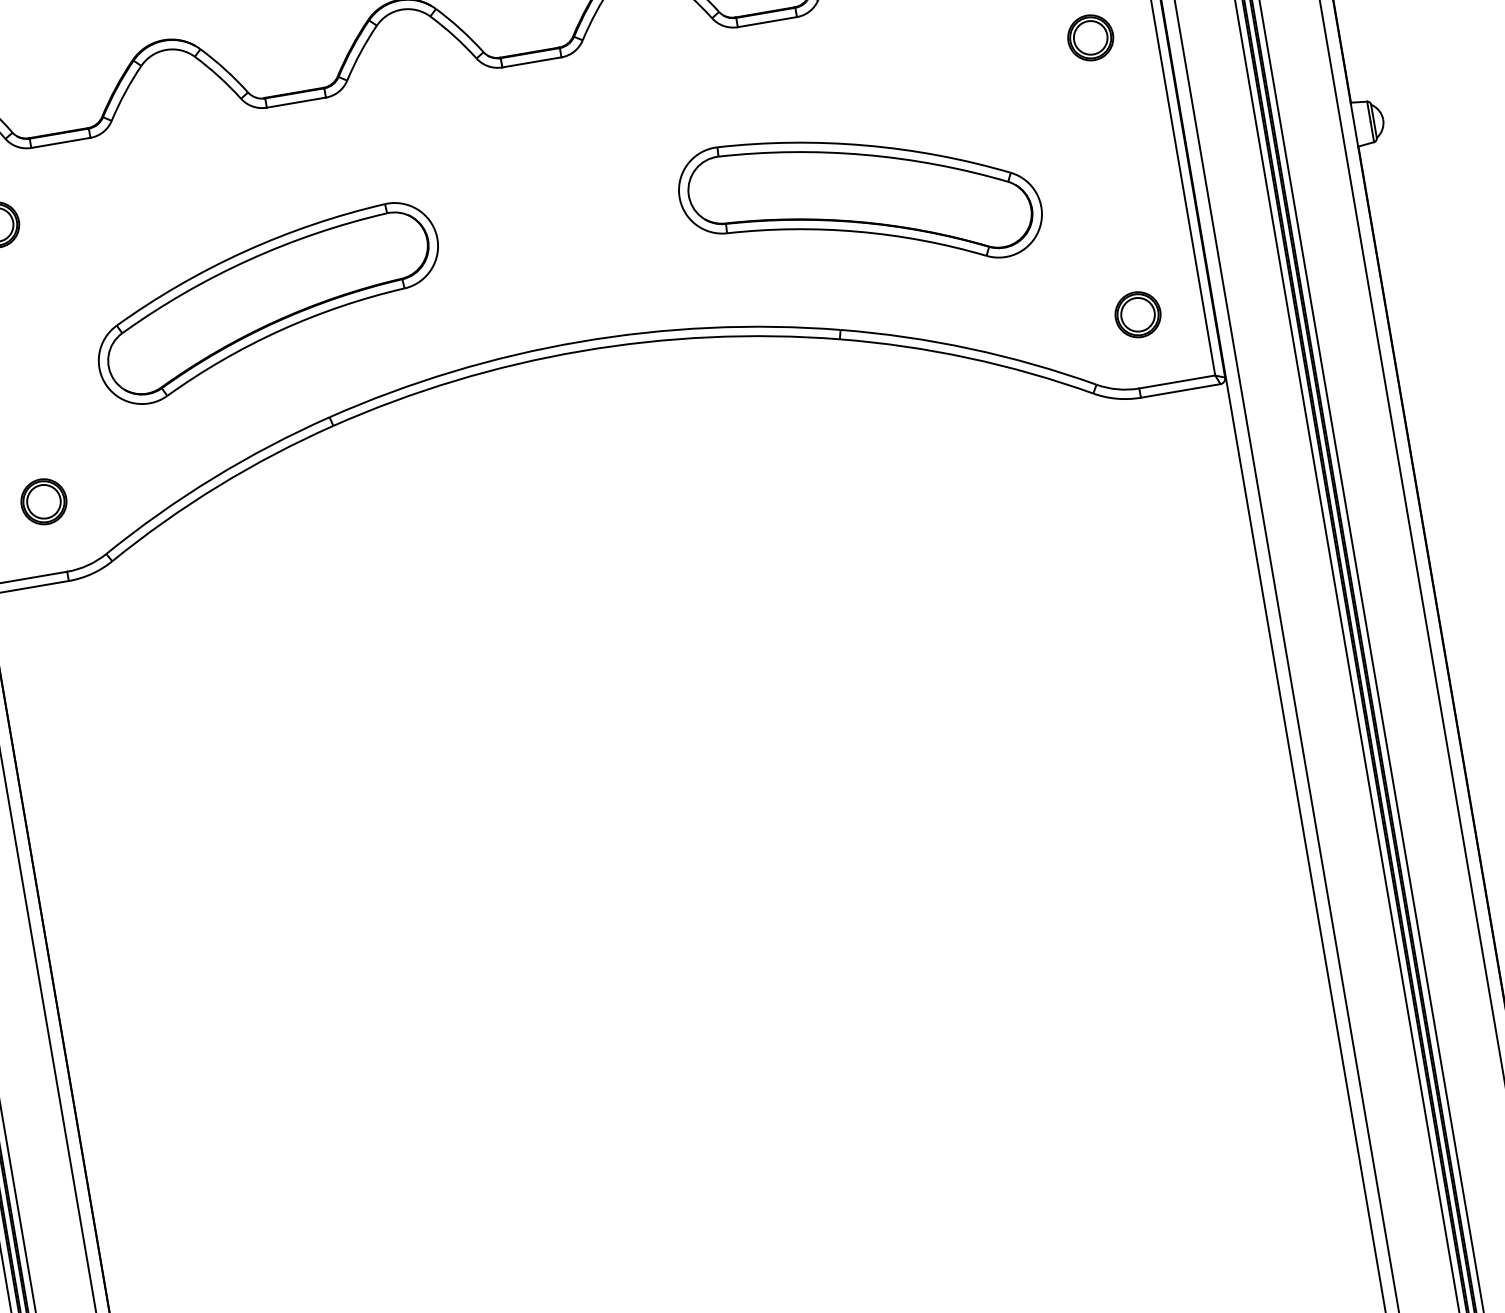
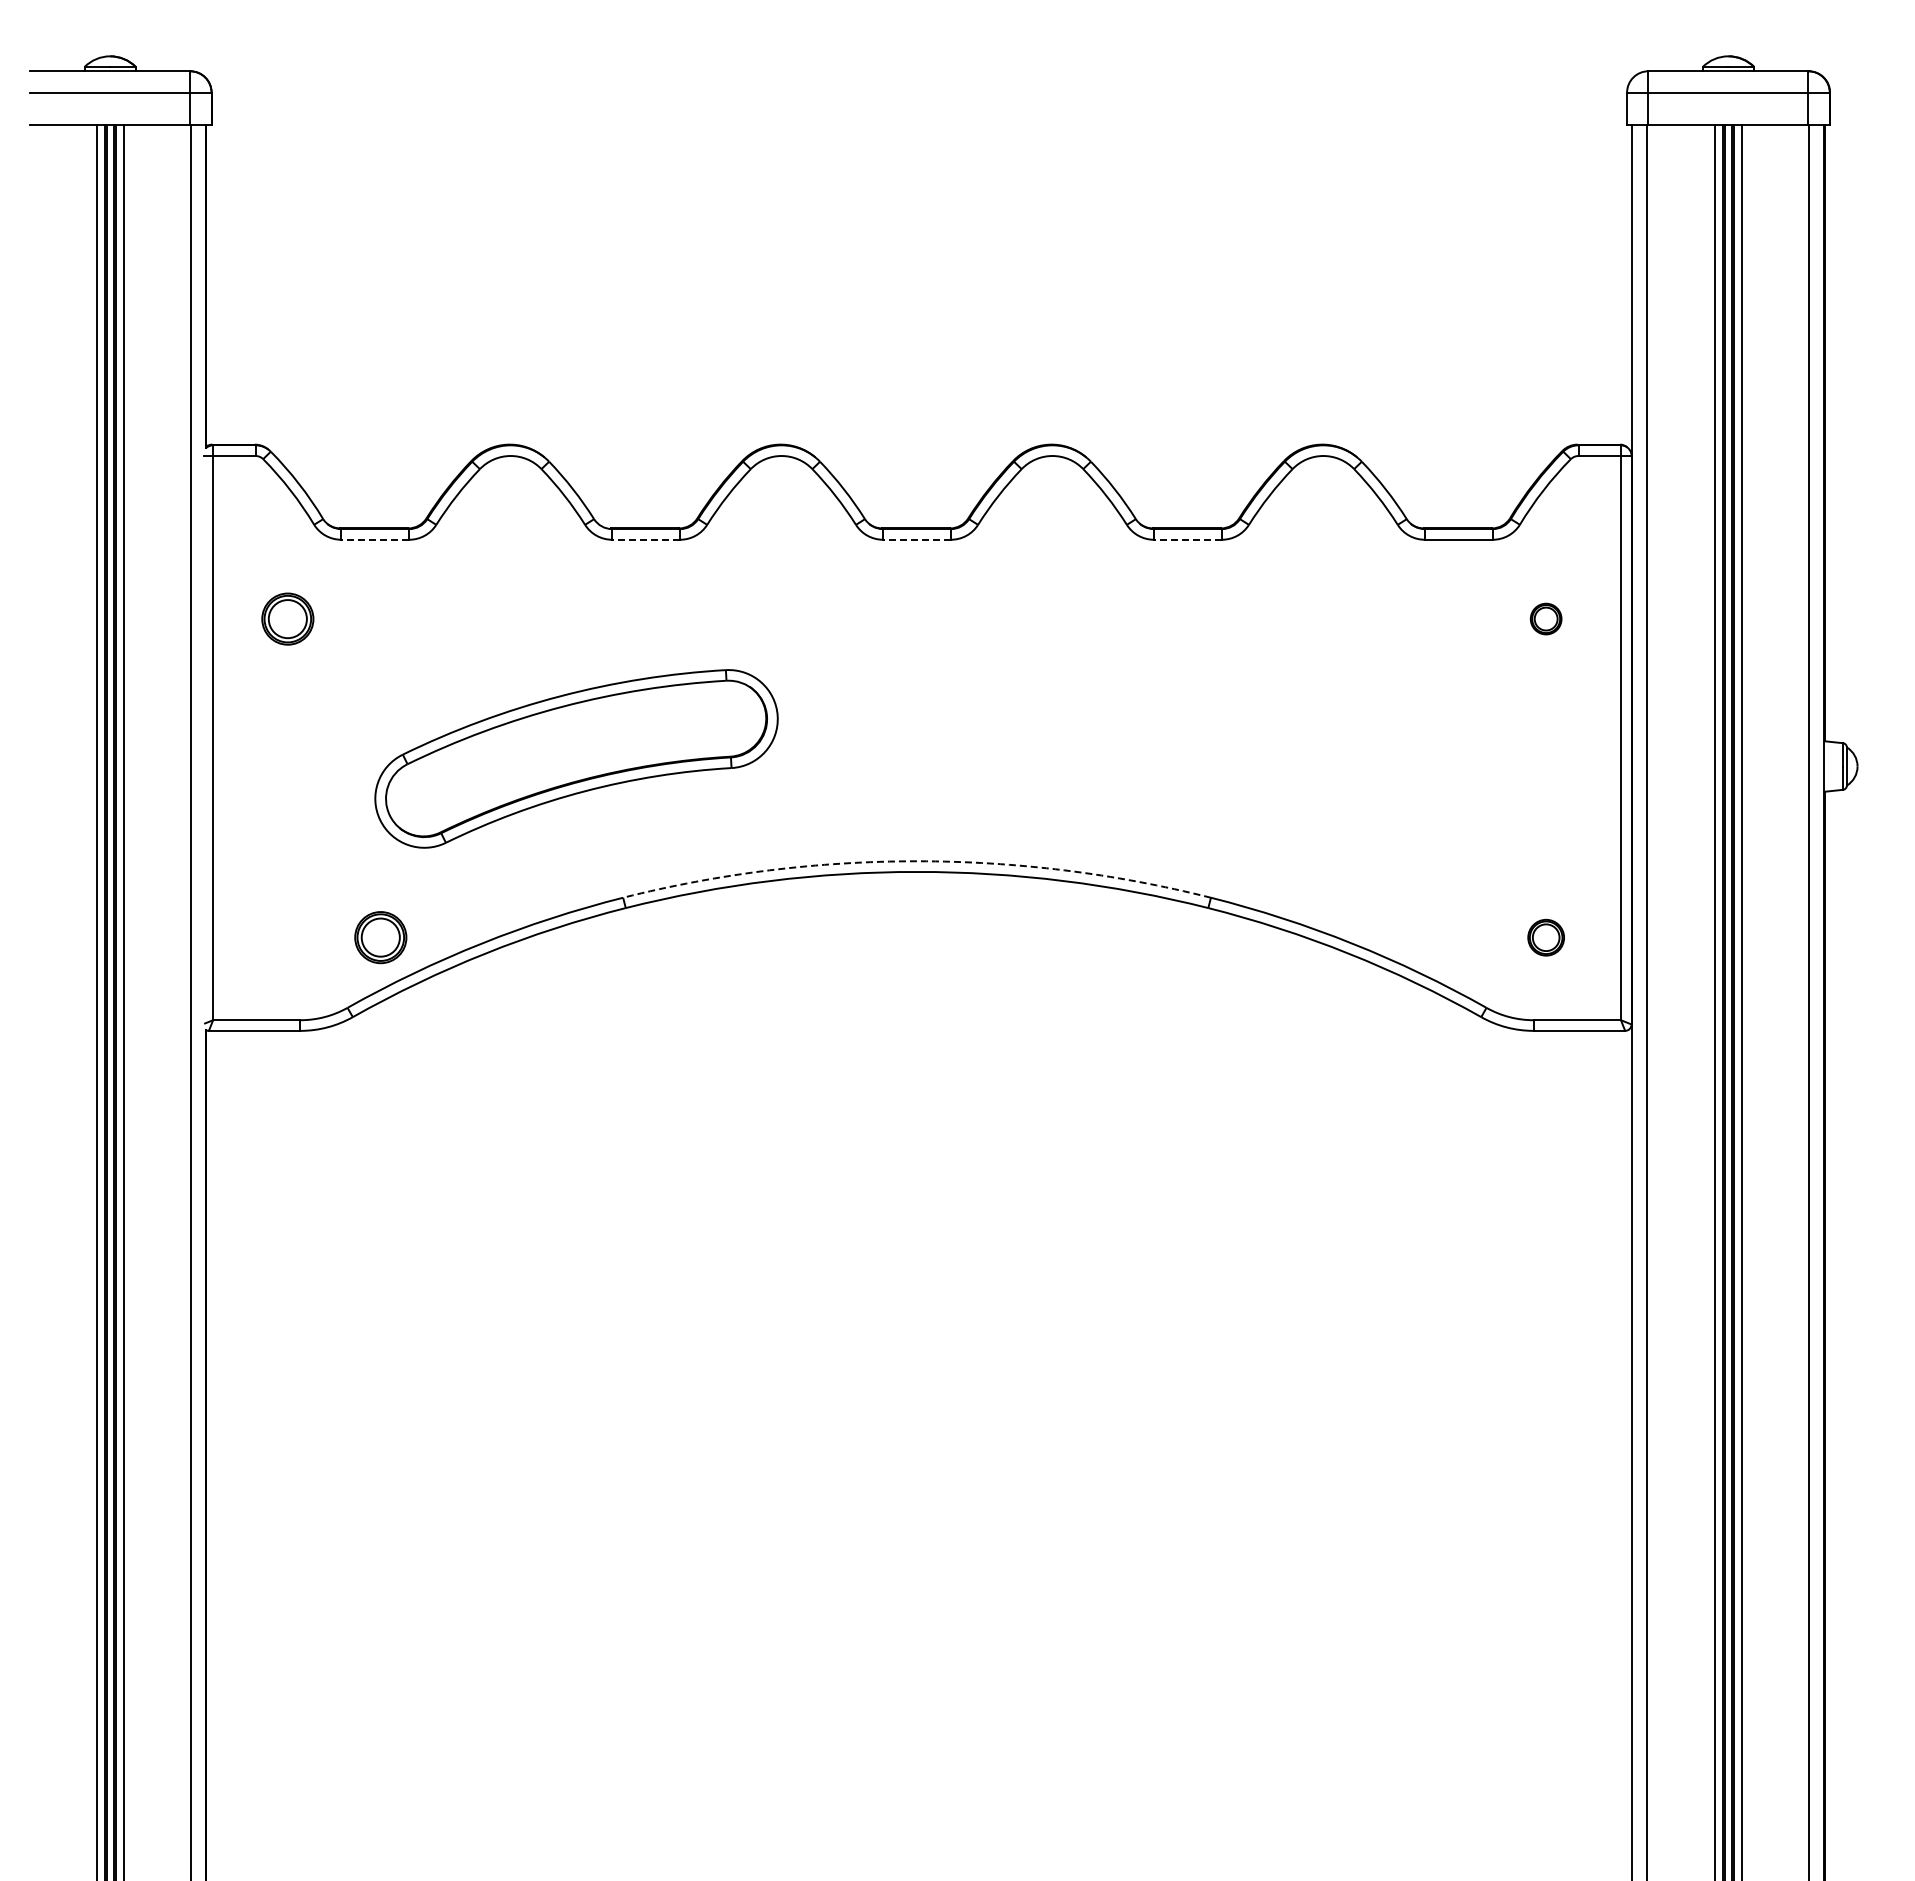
line: (766, 21) -> (1187, 539), solid -> dashed
part: (1089, 37) -> (1545, 618), size x0.6
line: (532, 62) -> (917, 539), solid -> dashed
line: (296, 102) -> (646, 539), solid -> dashed
line: (61, 142) -> (375, 539), solid -> dashed
part: (860, 201) -> (1257, 758), removed
part: (1137, 314) -> (1545, 937), size x0.7
arc: (580, 342) -> (917, 861), solid -> dashed
part: (43, 501) -> (380, 937), moved

